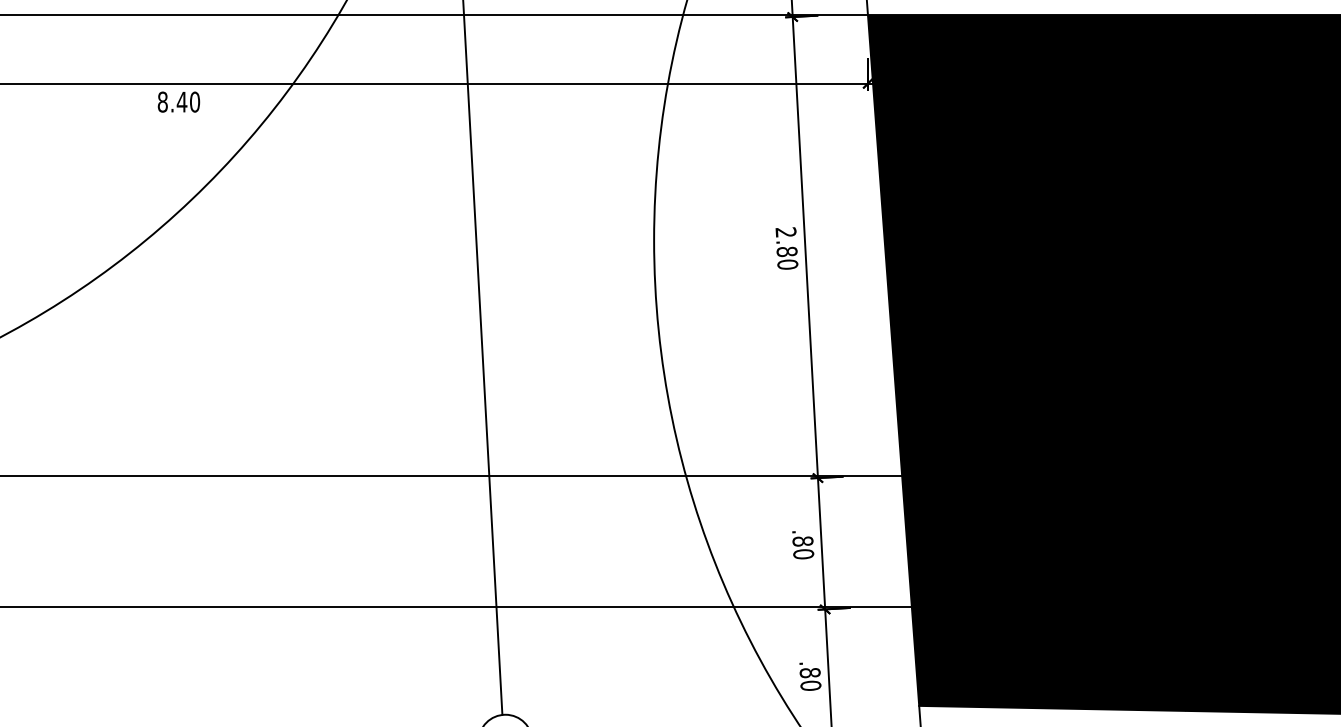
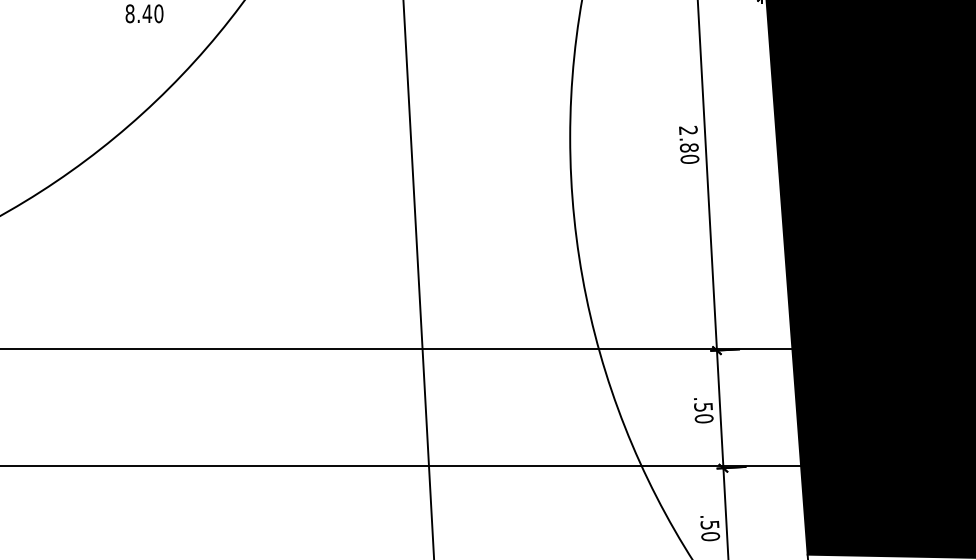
text: (802, 541) -> (703, 407), .80 -> .50
text: (809, 673) -> (709, 525), .80 -> .50

